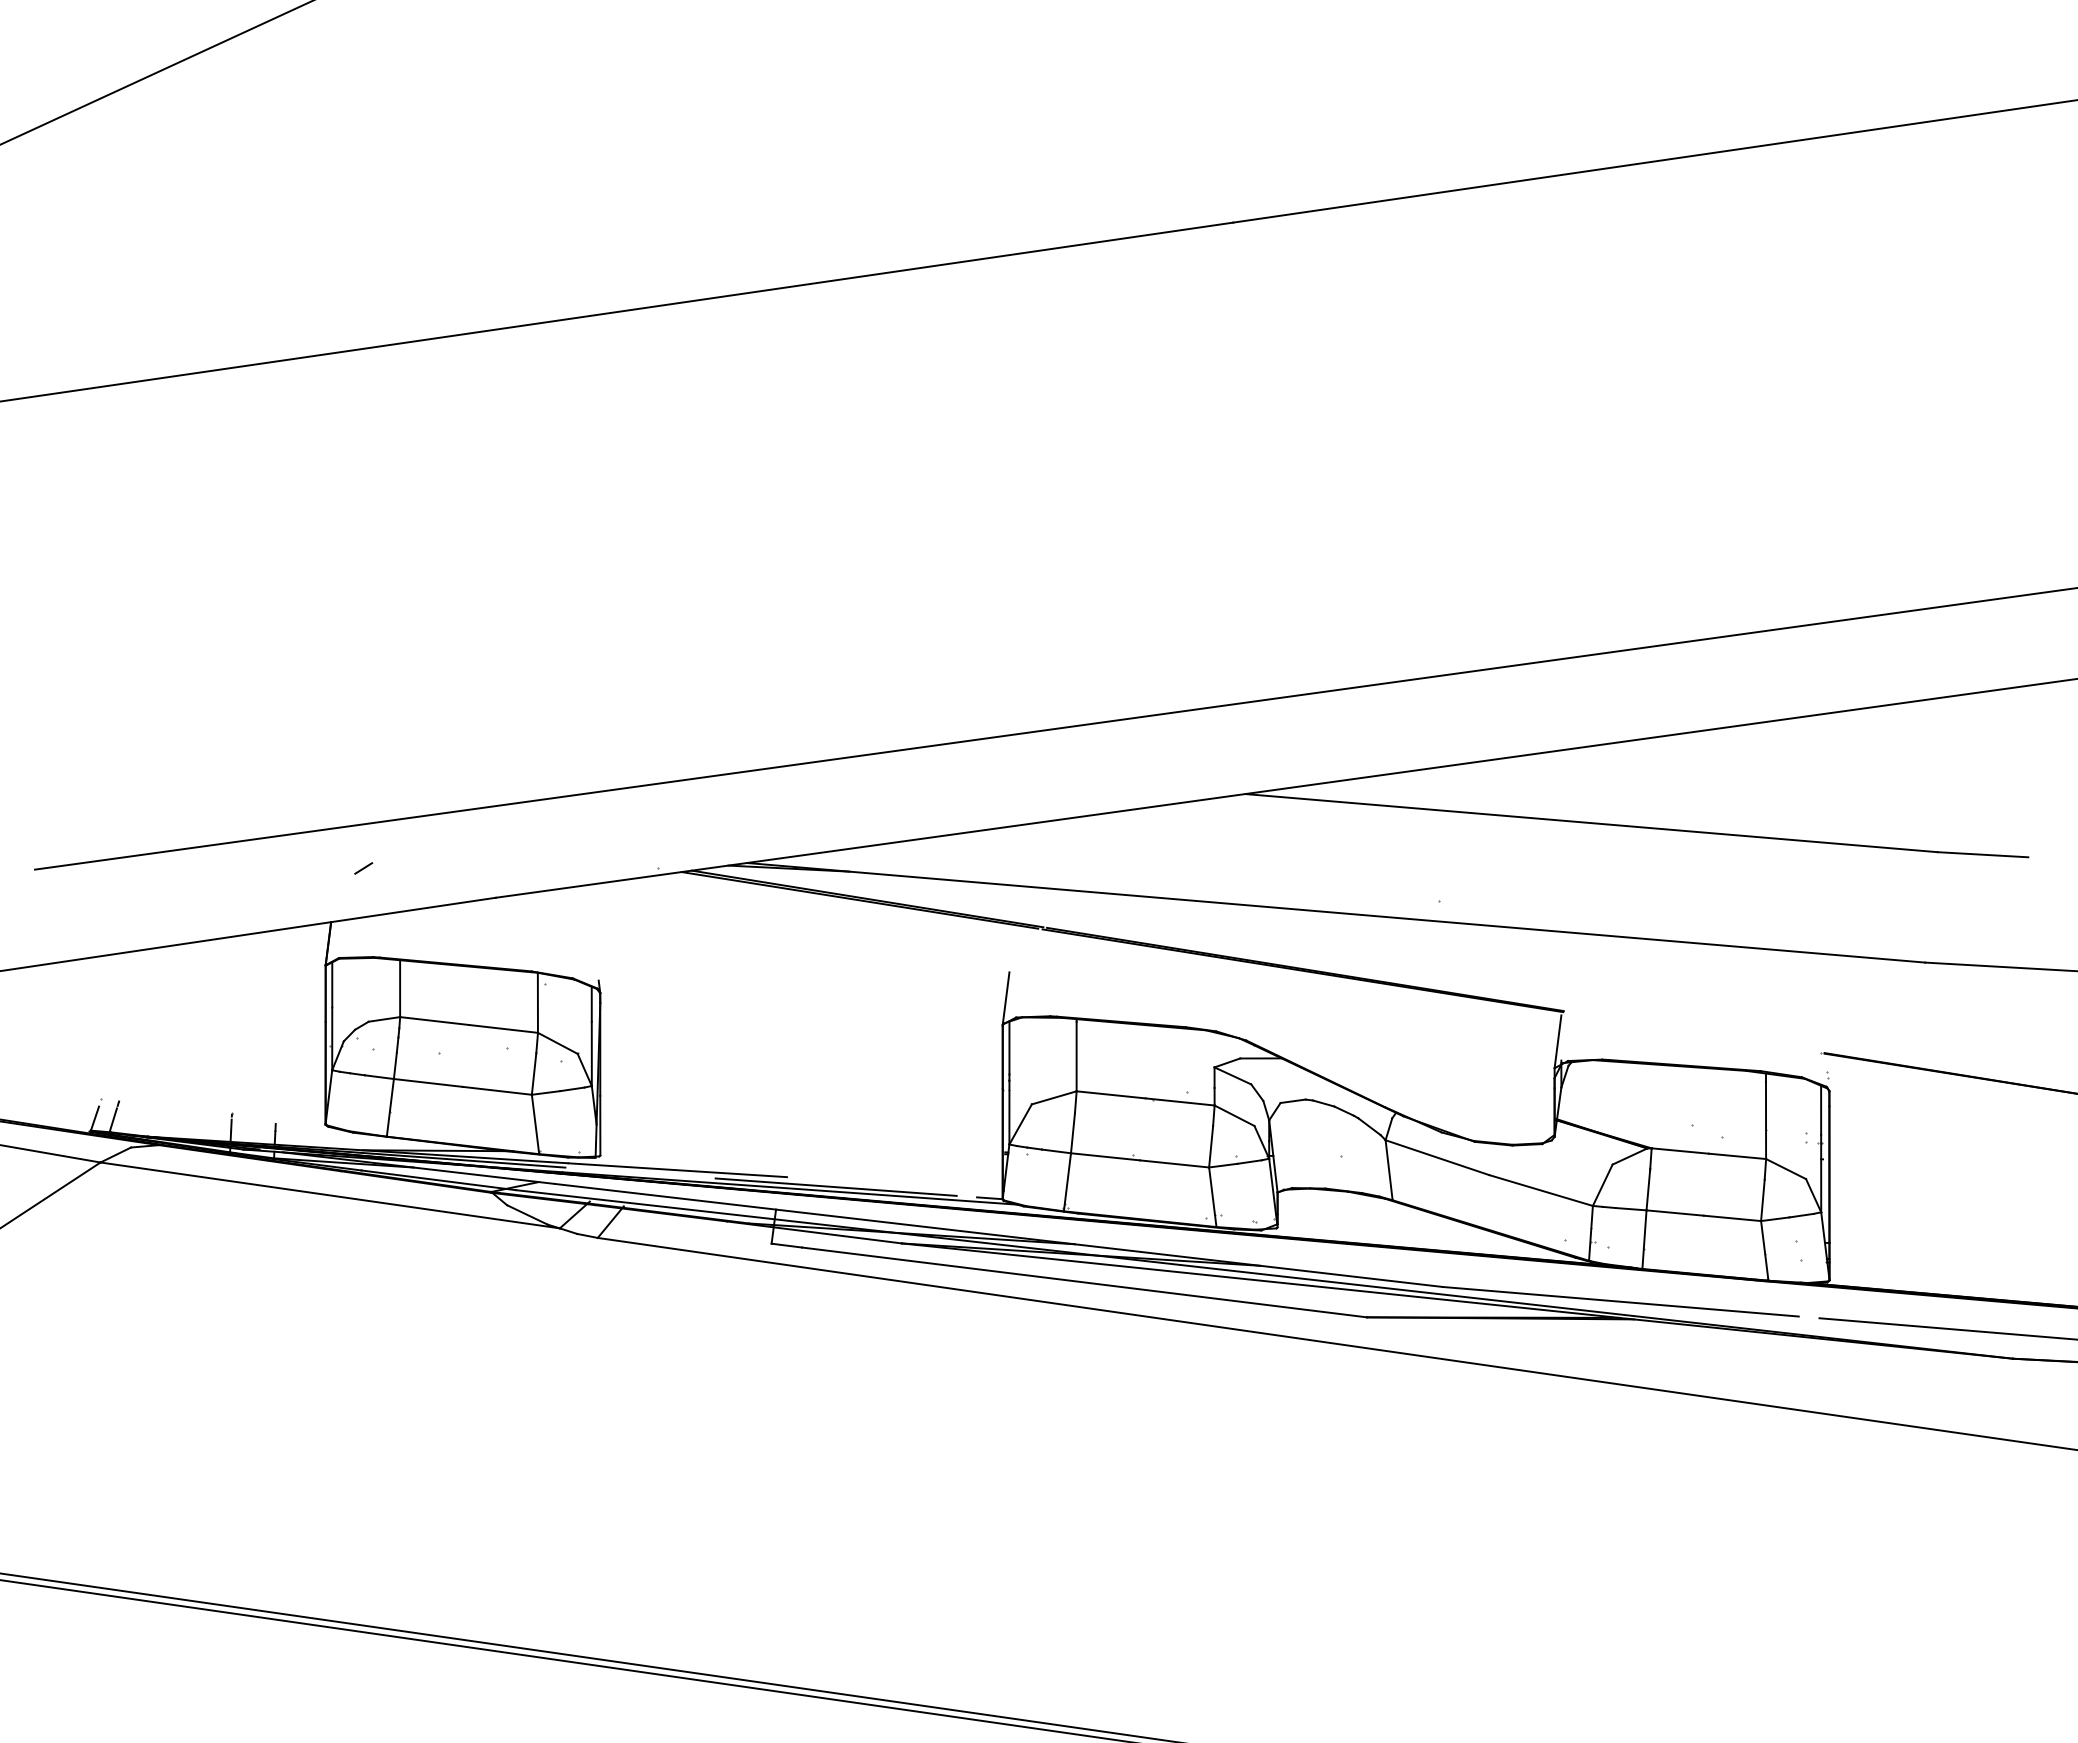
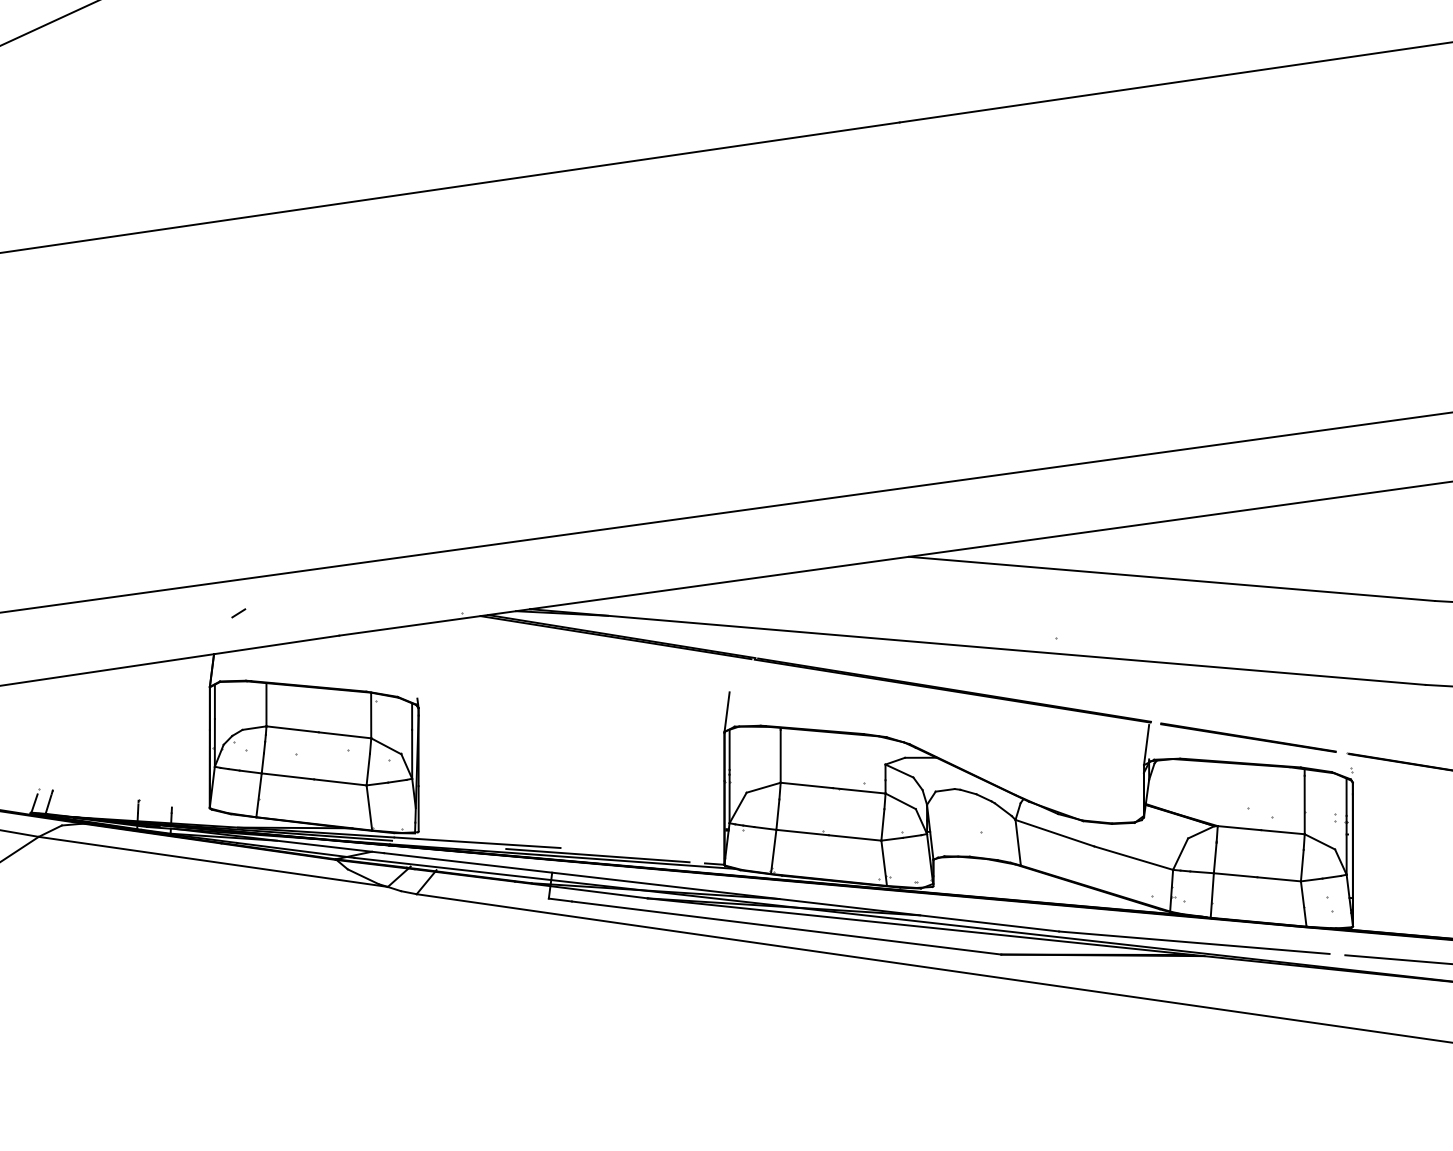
line: (1691, 1031) -> (1248, 737), added

